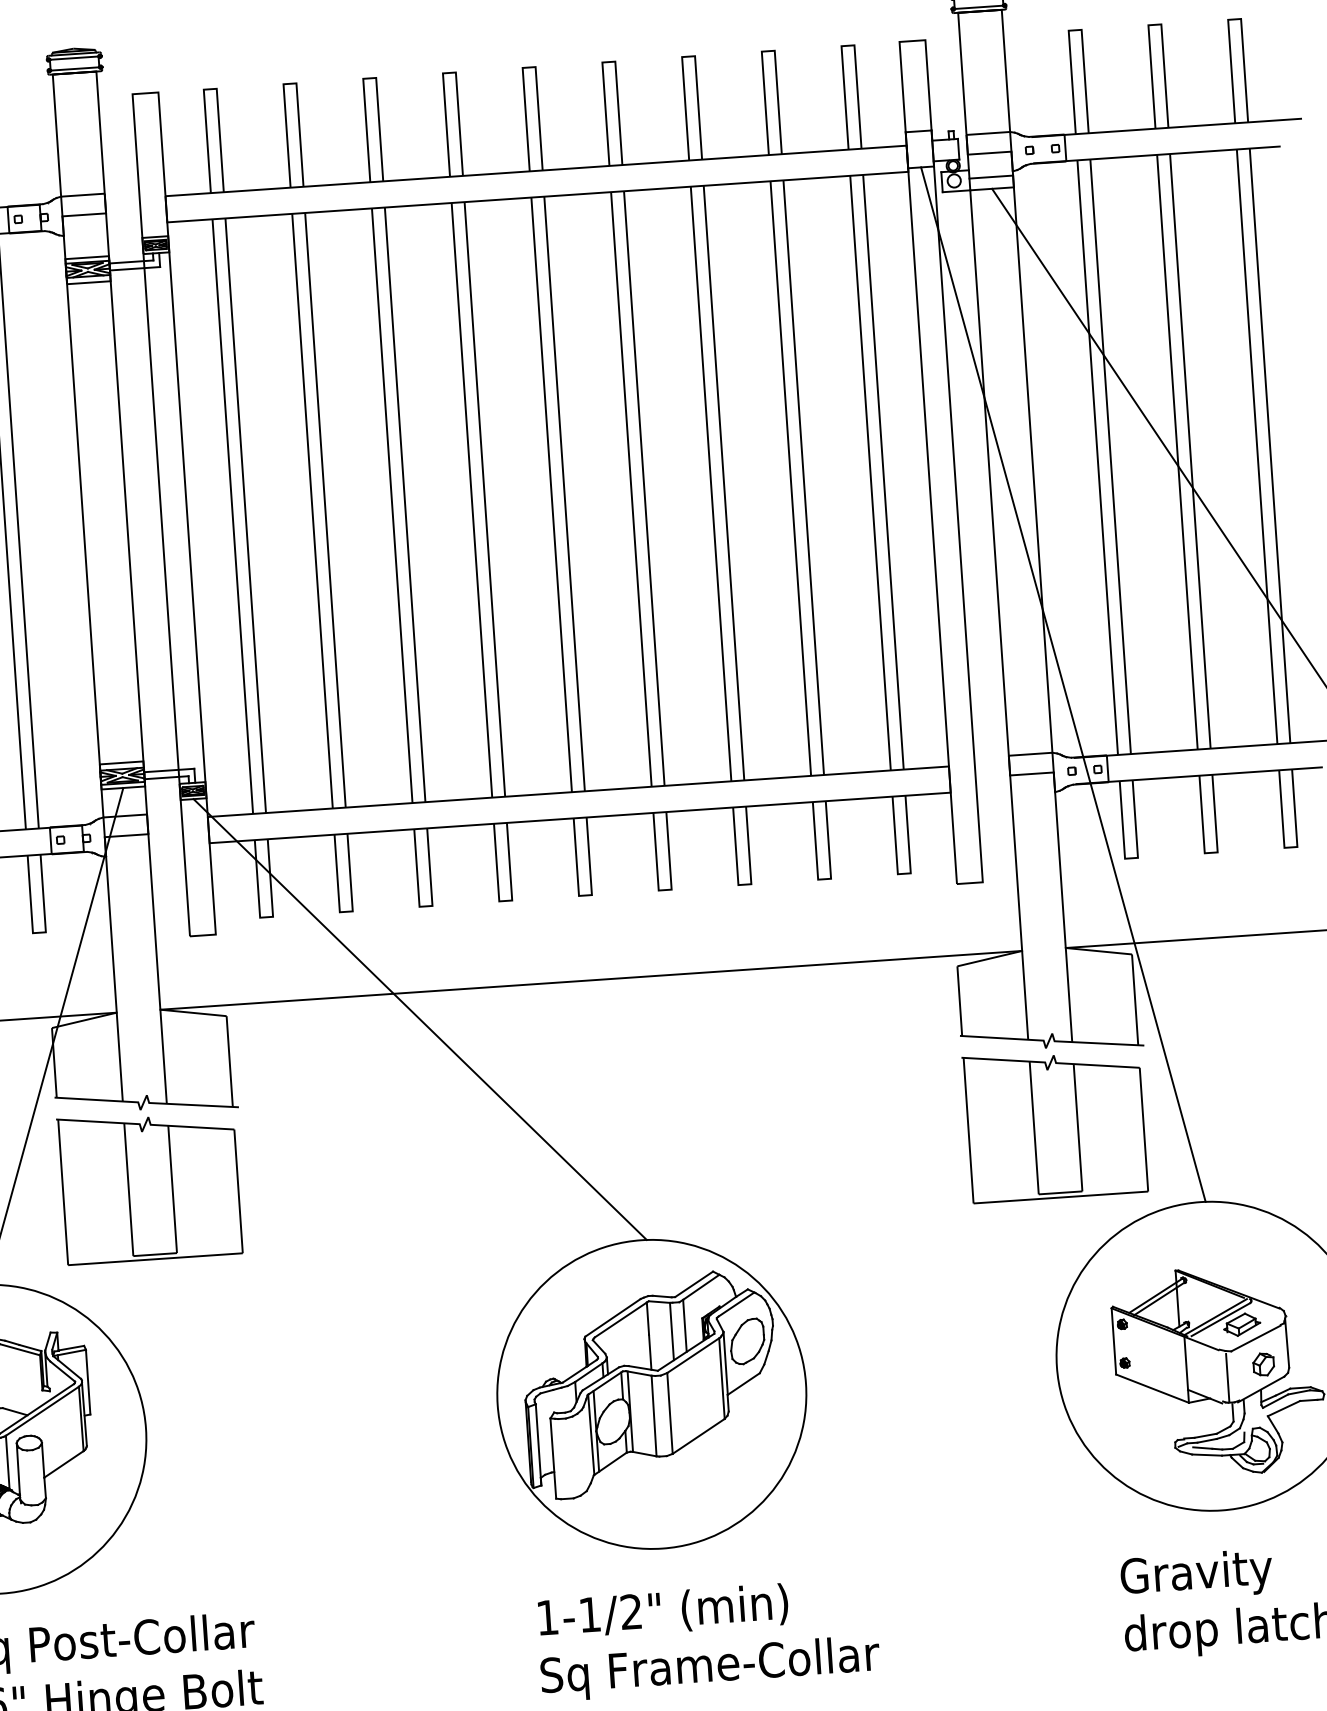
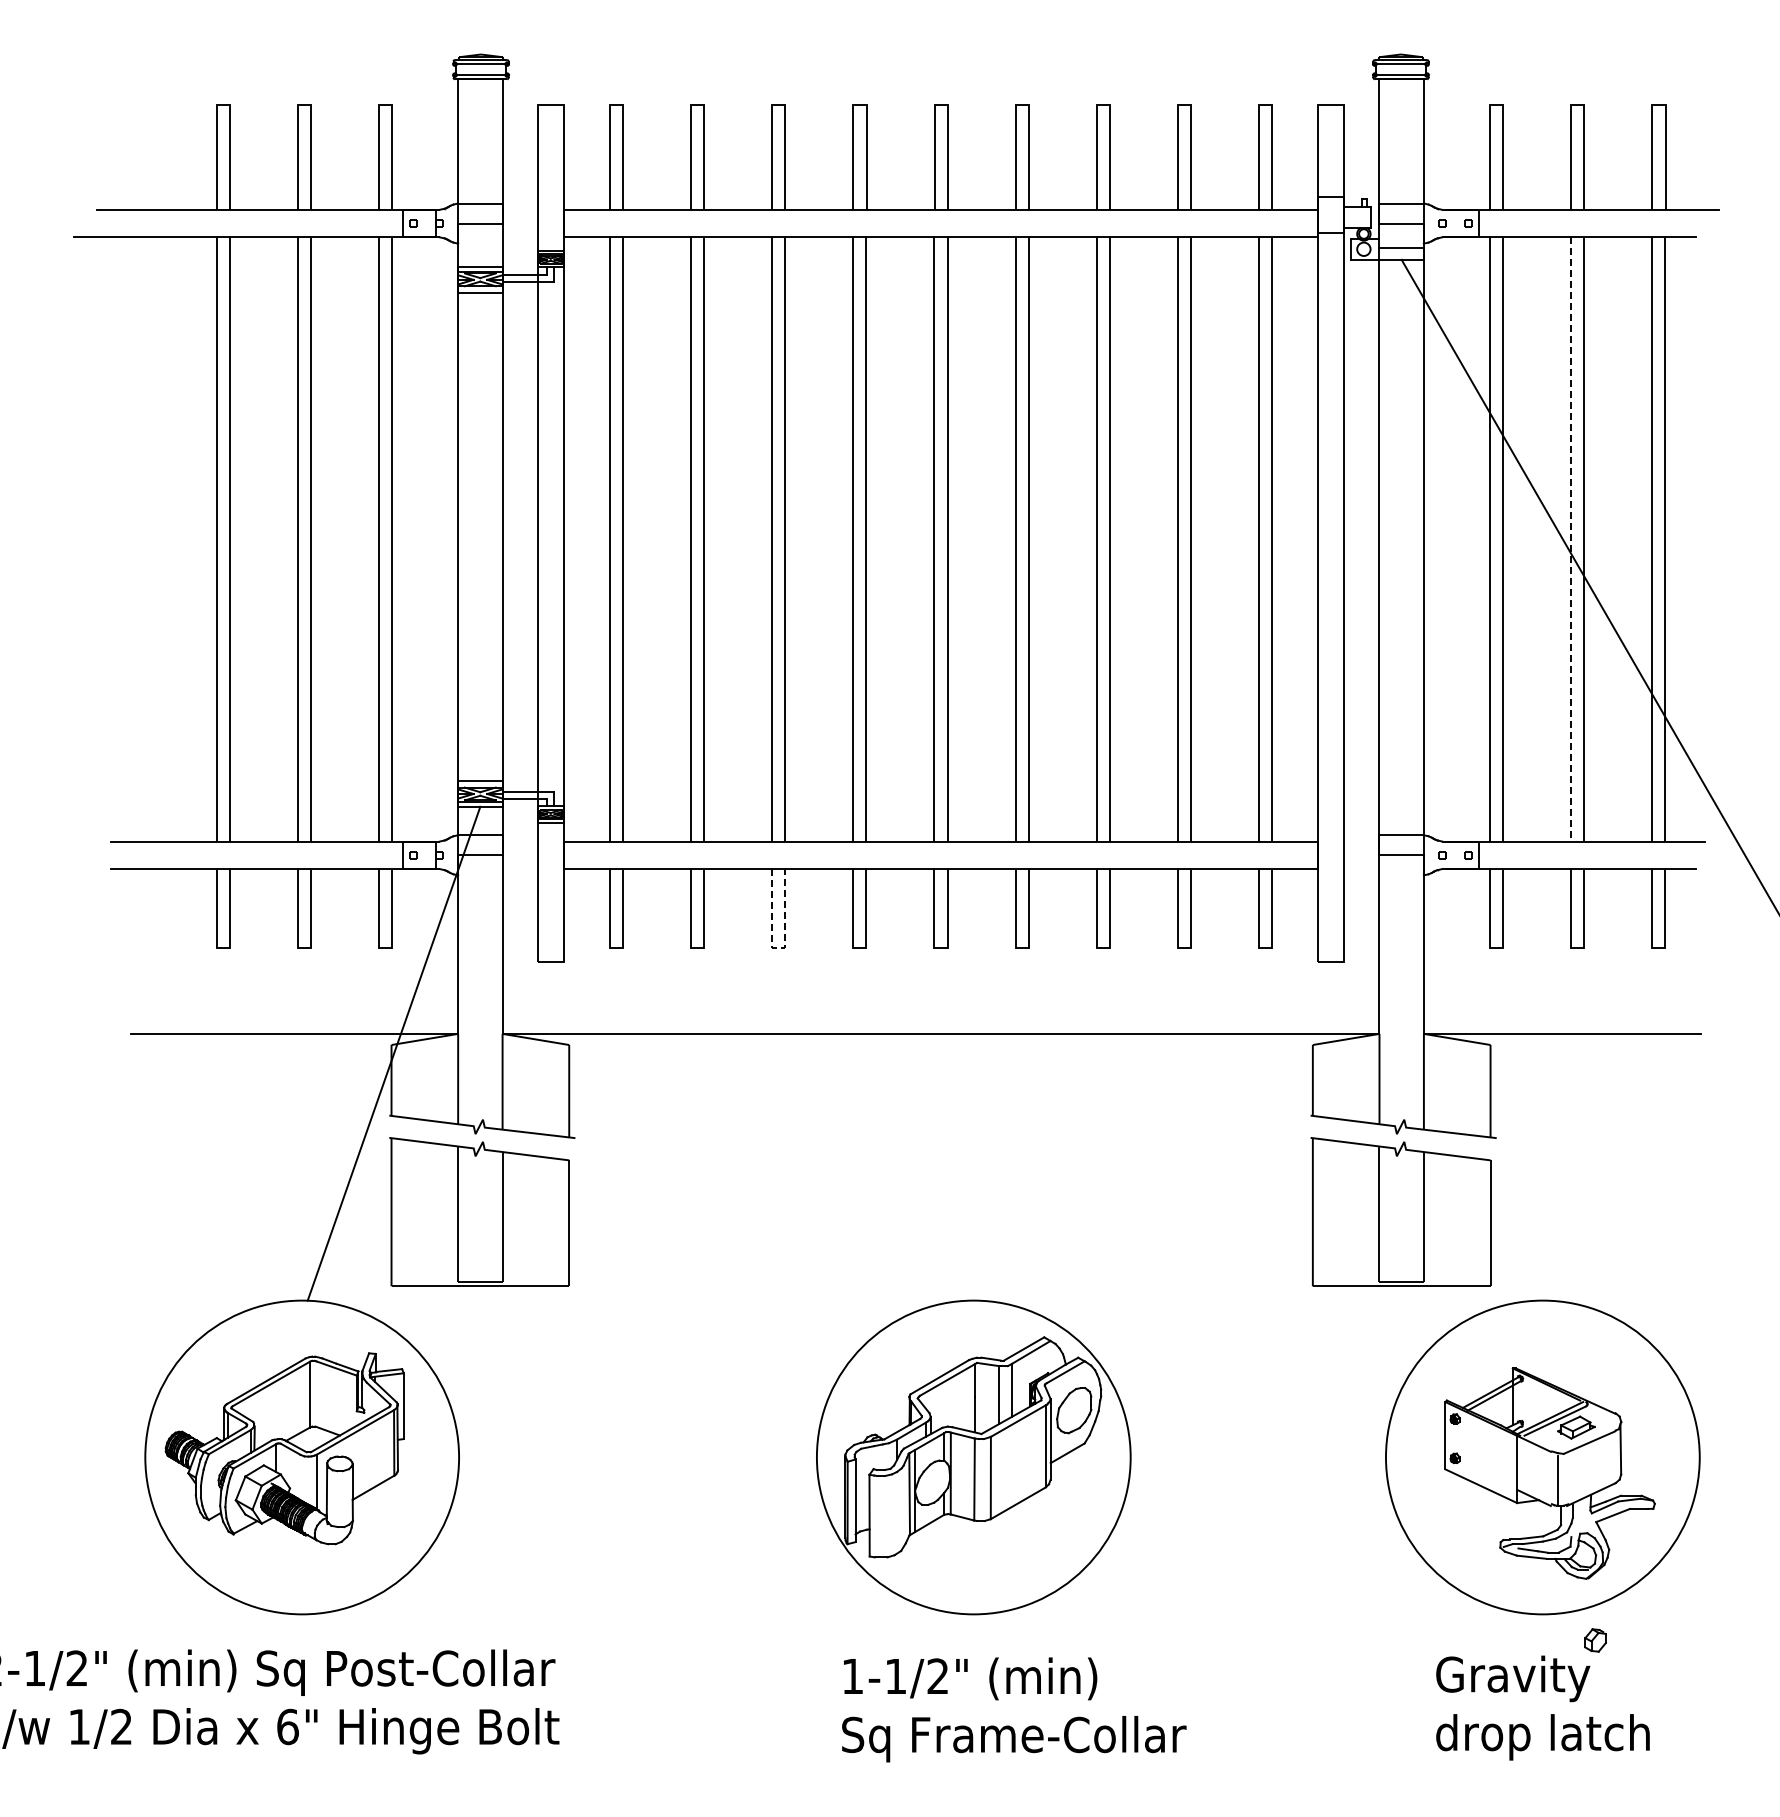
line: (1177, 452) -> (1571, 539), solid -> dashed
line: (1063, 684) -> (1439, 766), removed
line: (425, 906) -> (778, 947), solid -> dashed
line: (419, 1019) -> (764, 1061), removed
part: (1263, 1364) -> (1595, 1640), moved

